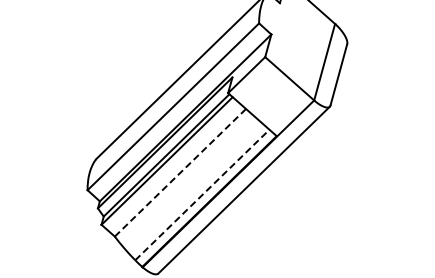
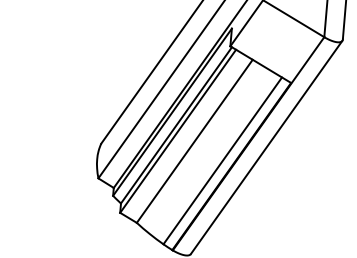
line: (180, 172) -> (194, 141), dashed -> solid
line: (202, 195) -> (222, 161), dashed -> solid

